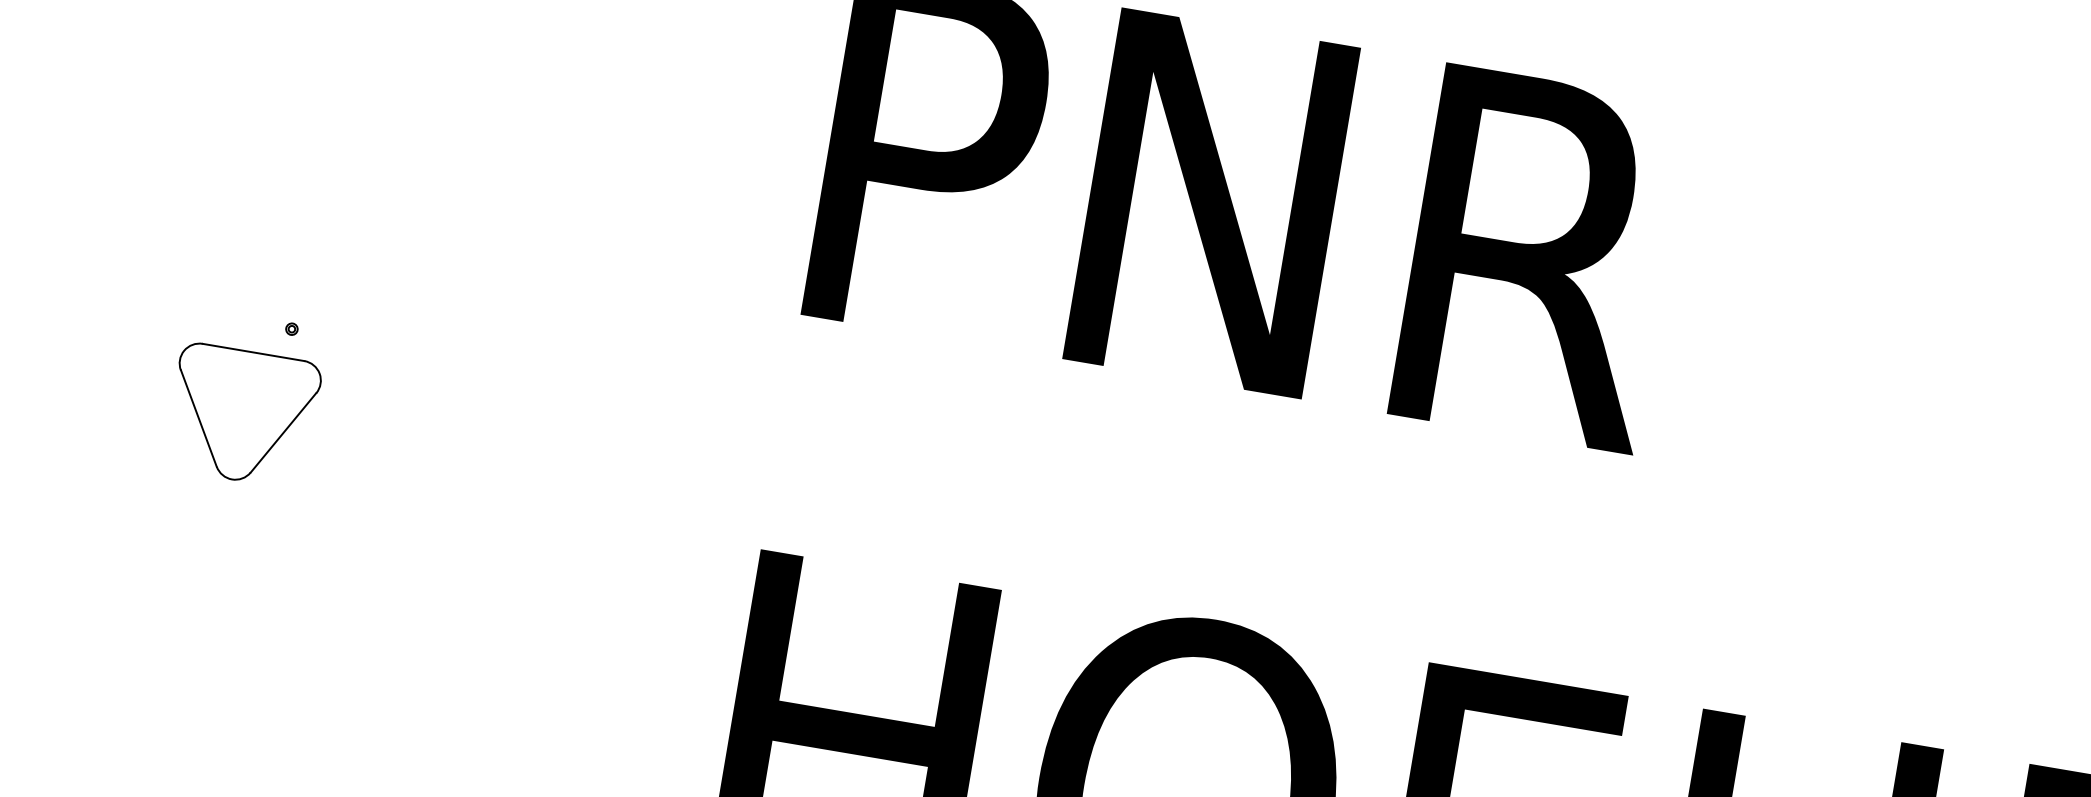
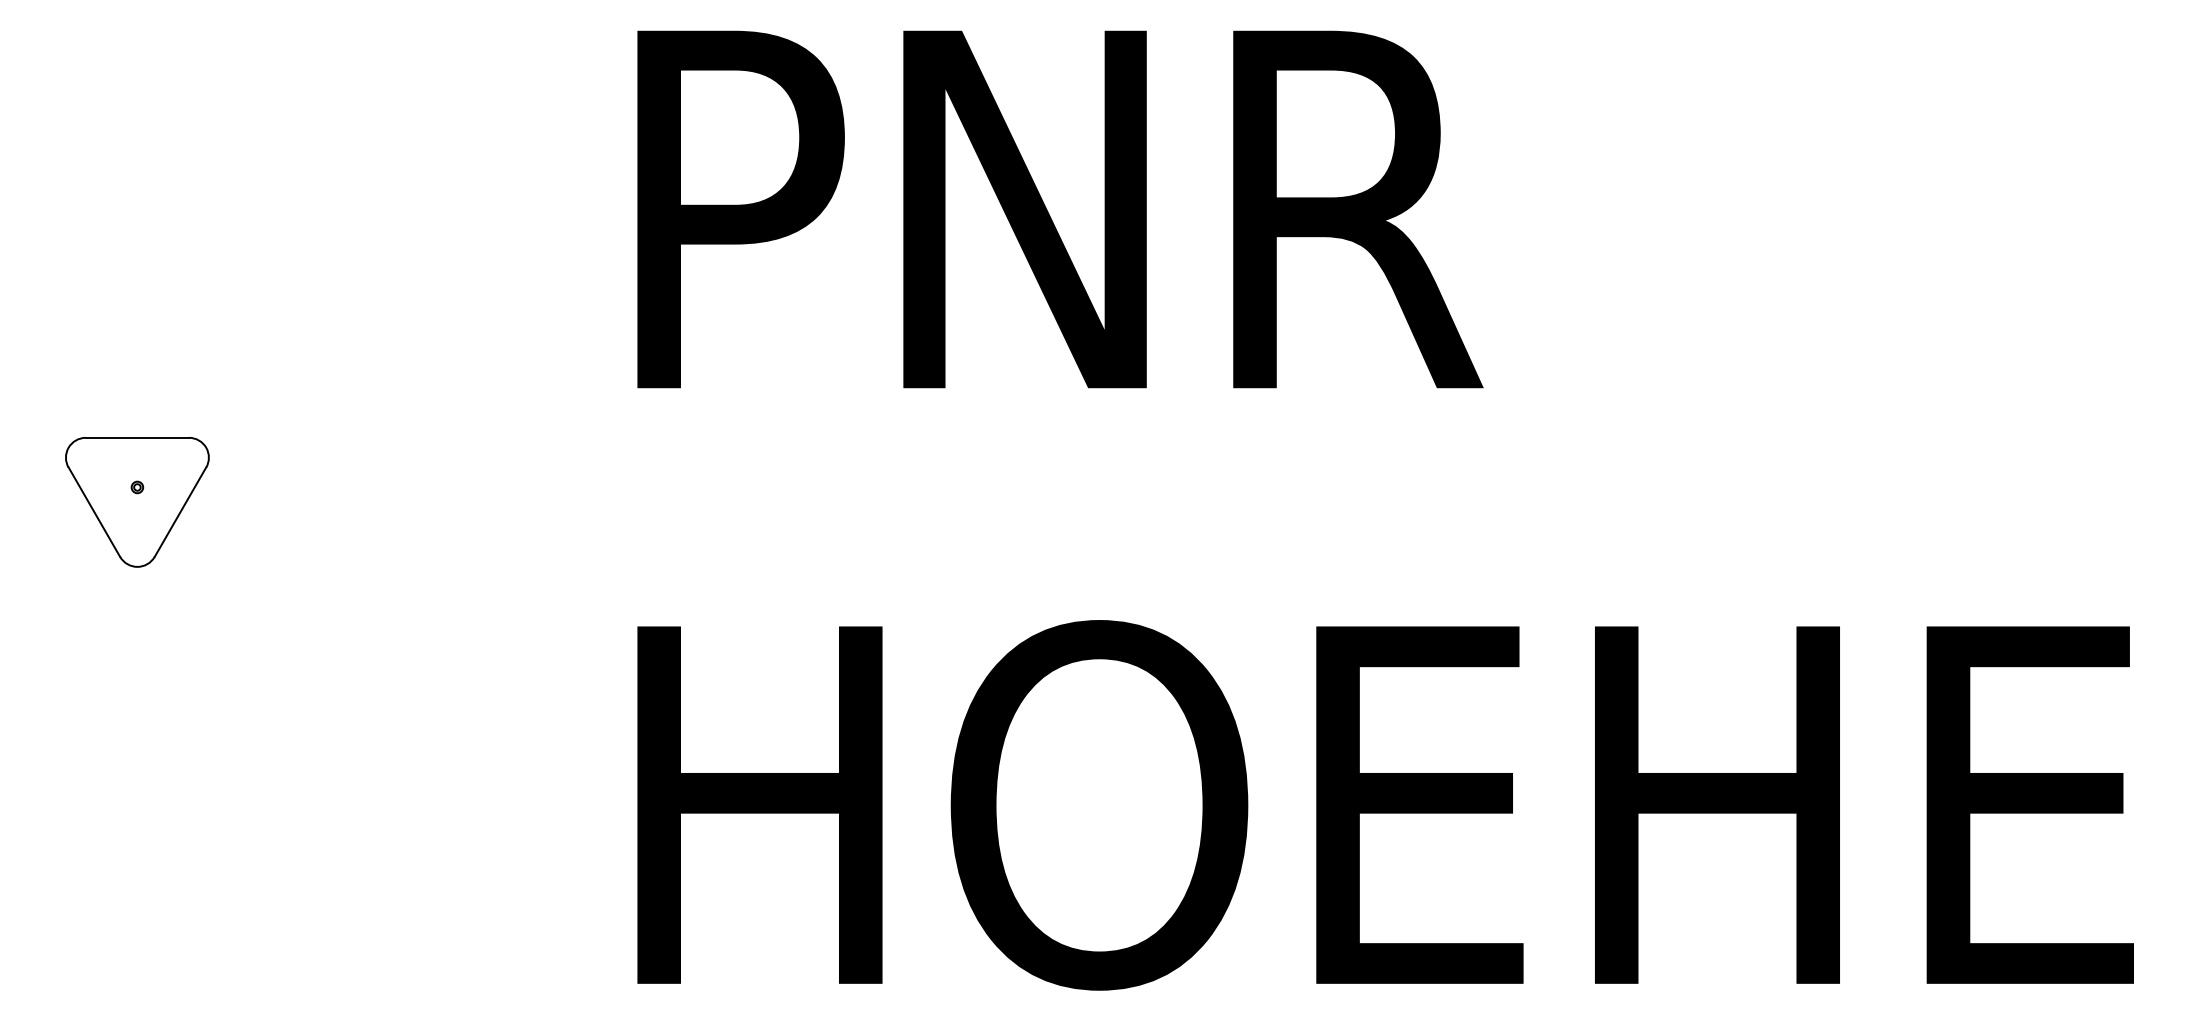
part: (242, 416) -> (137, 502), moved

